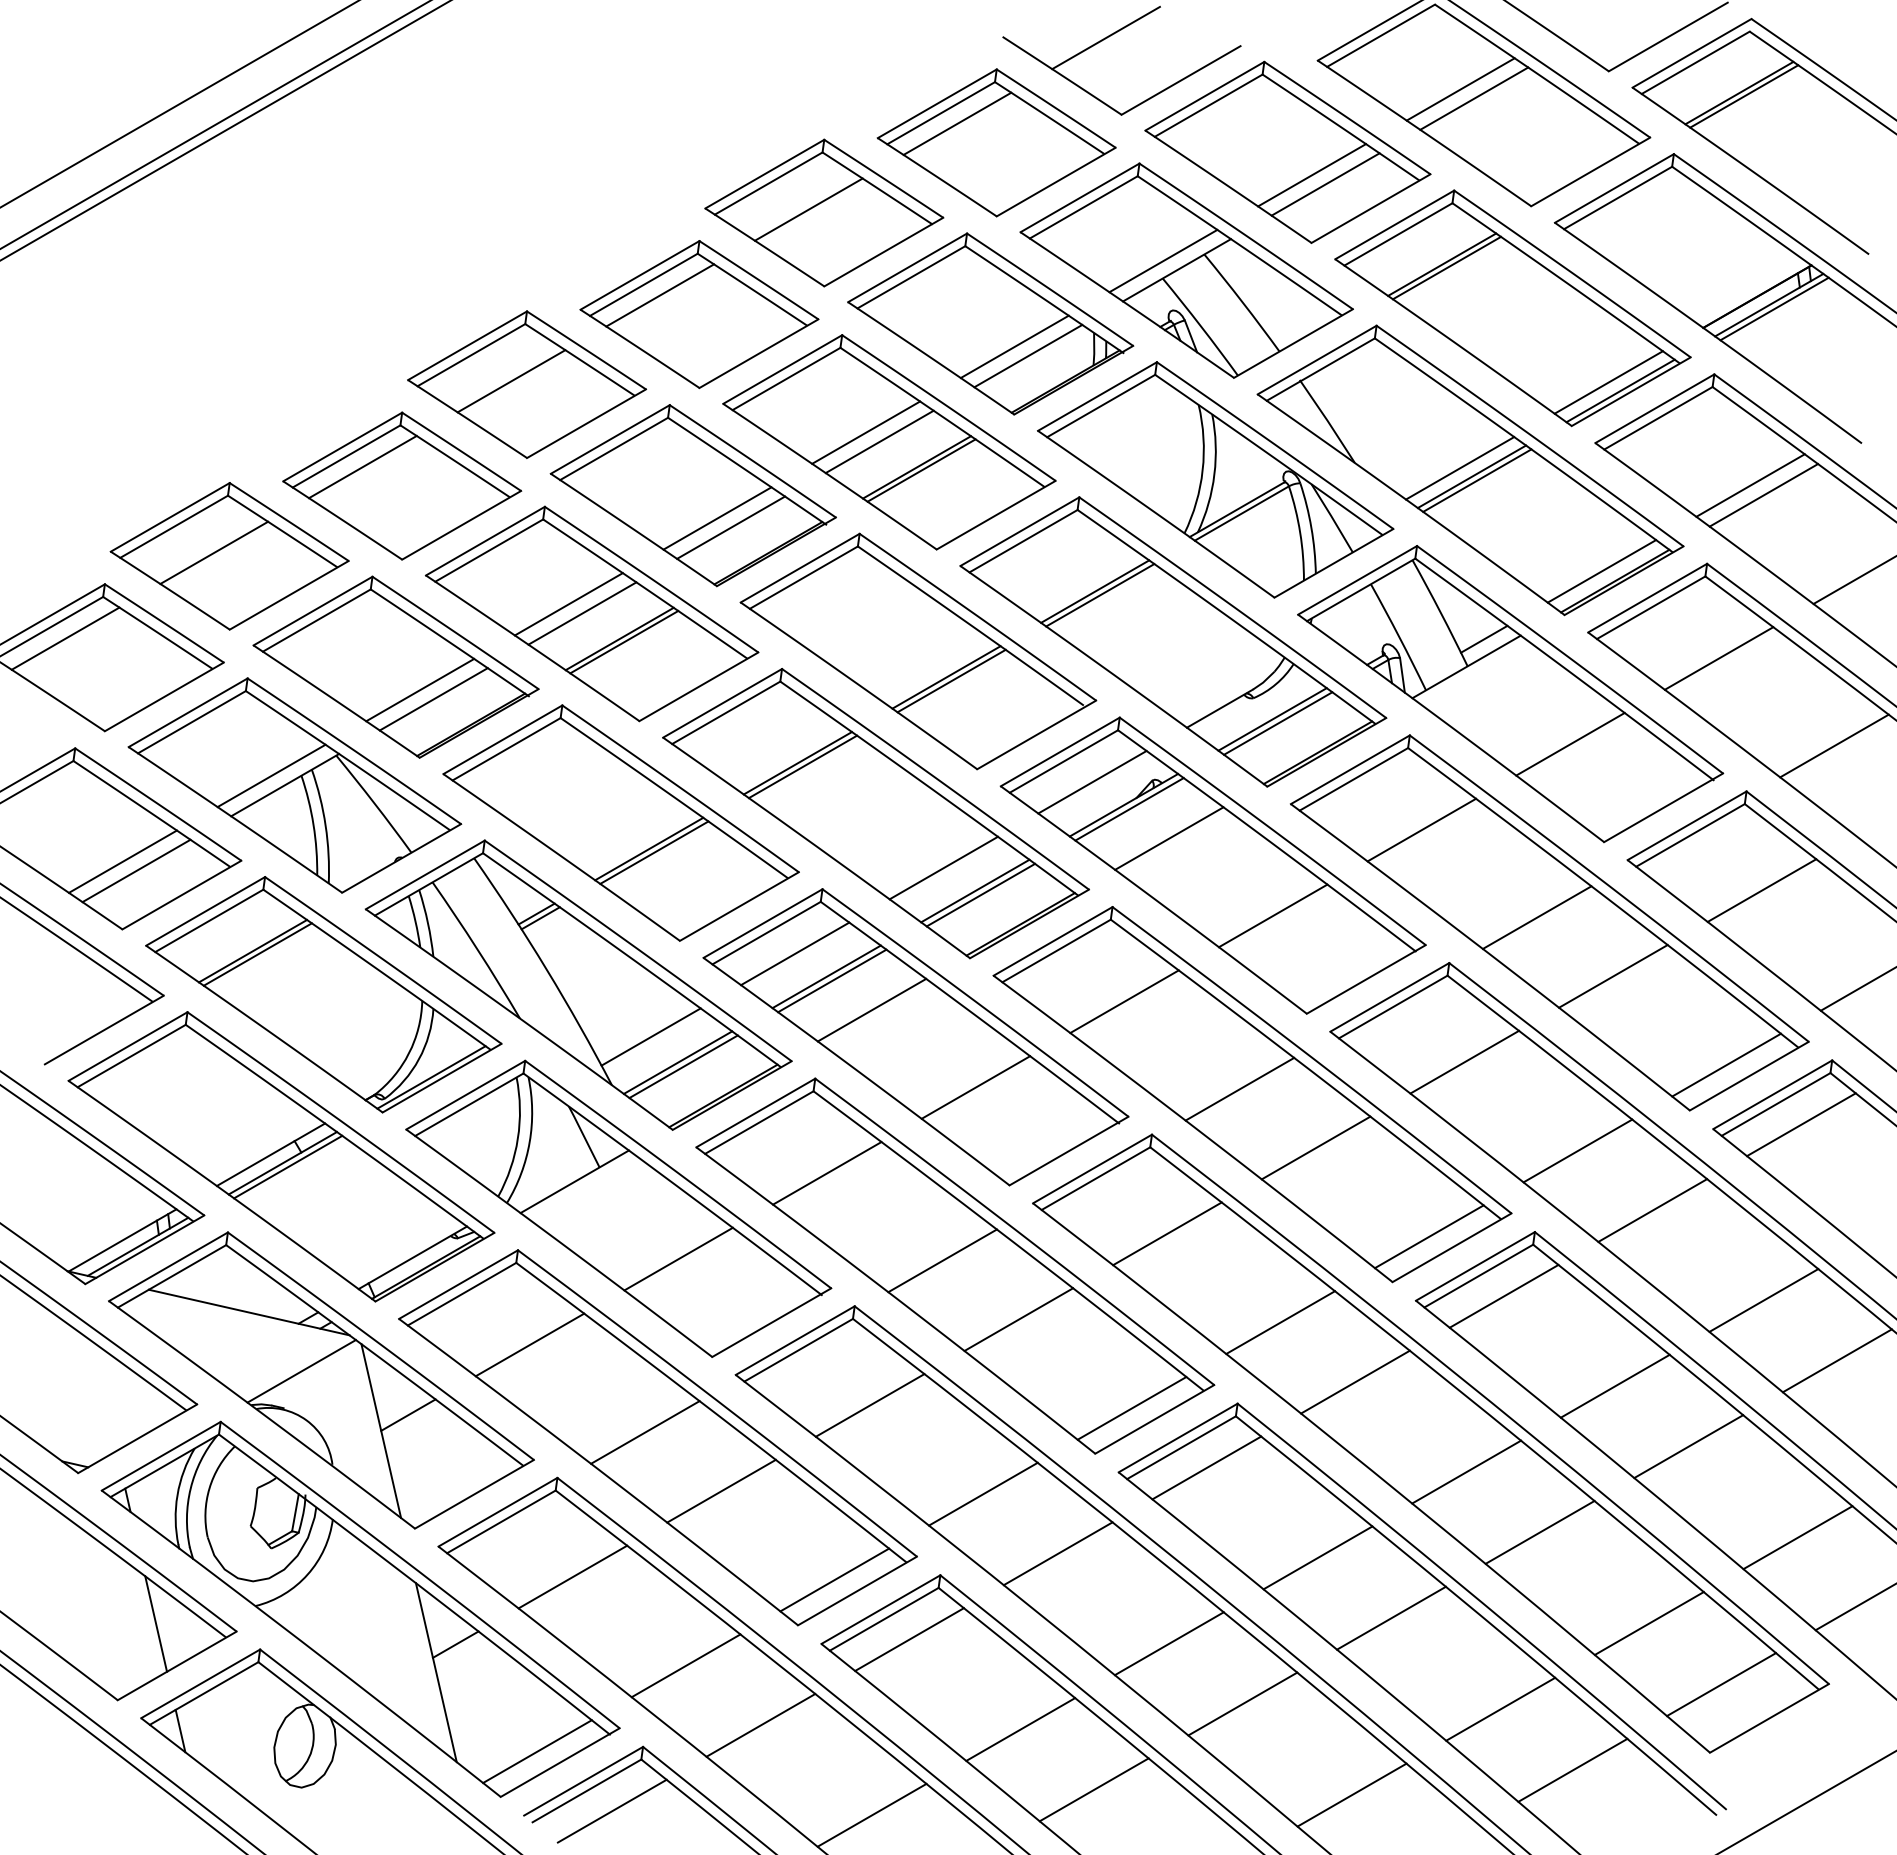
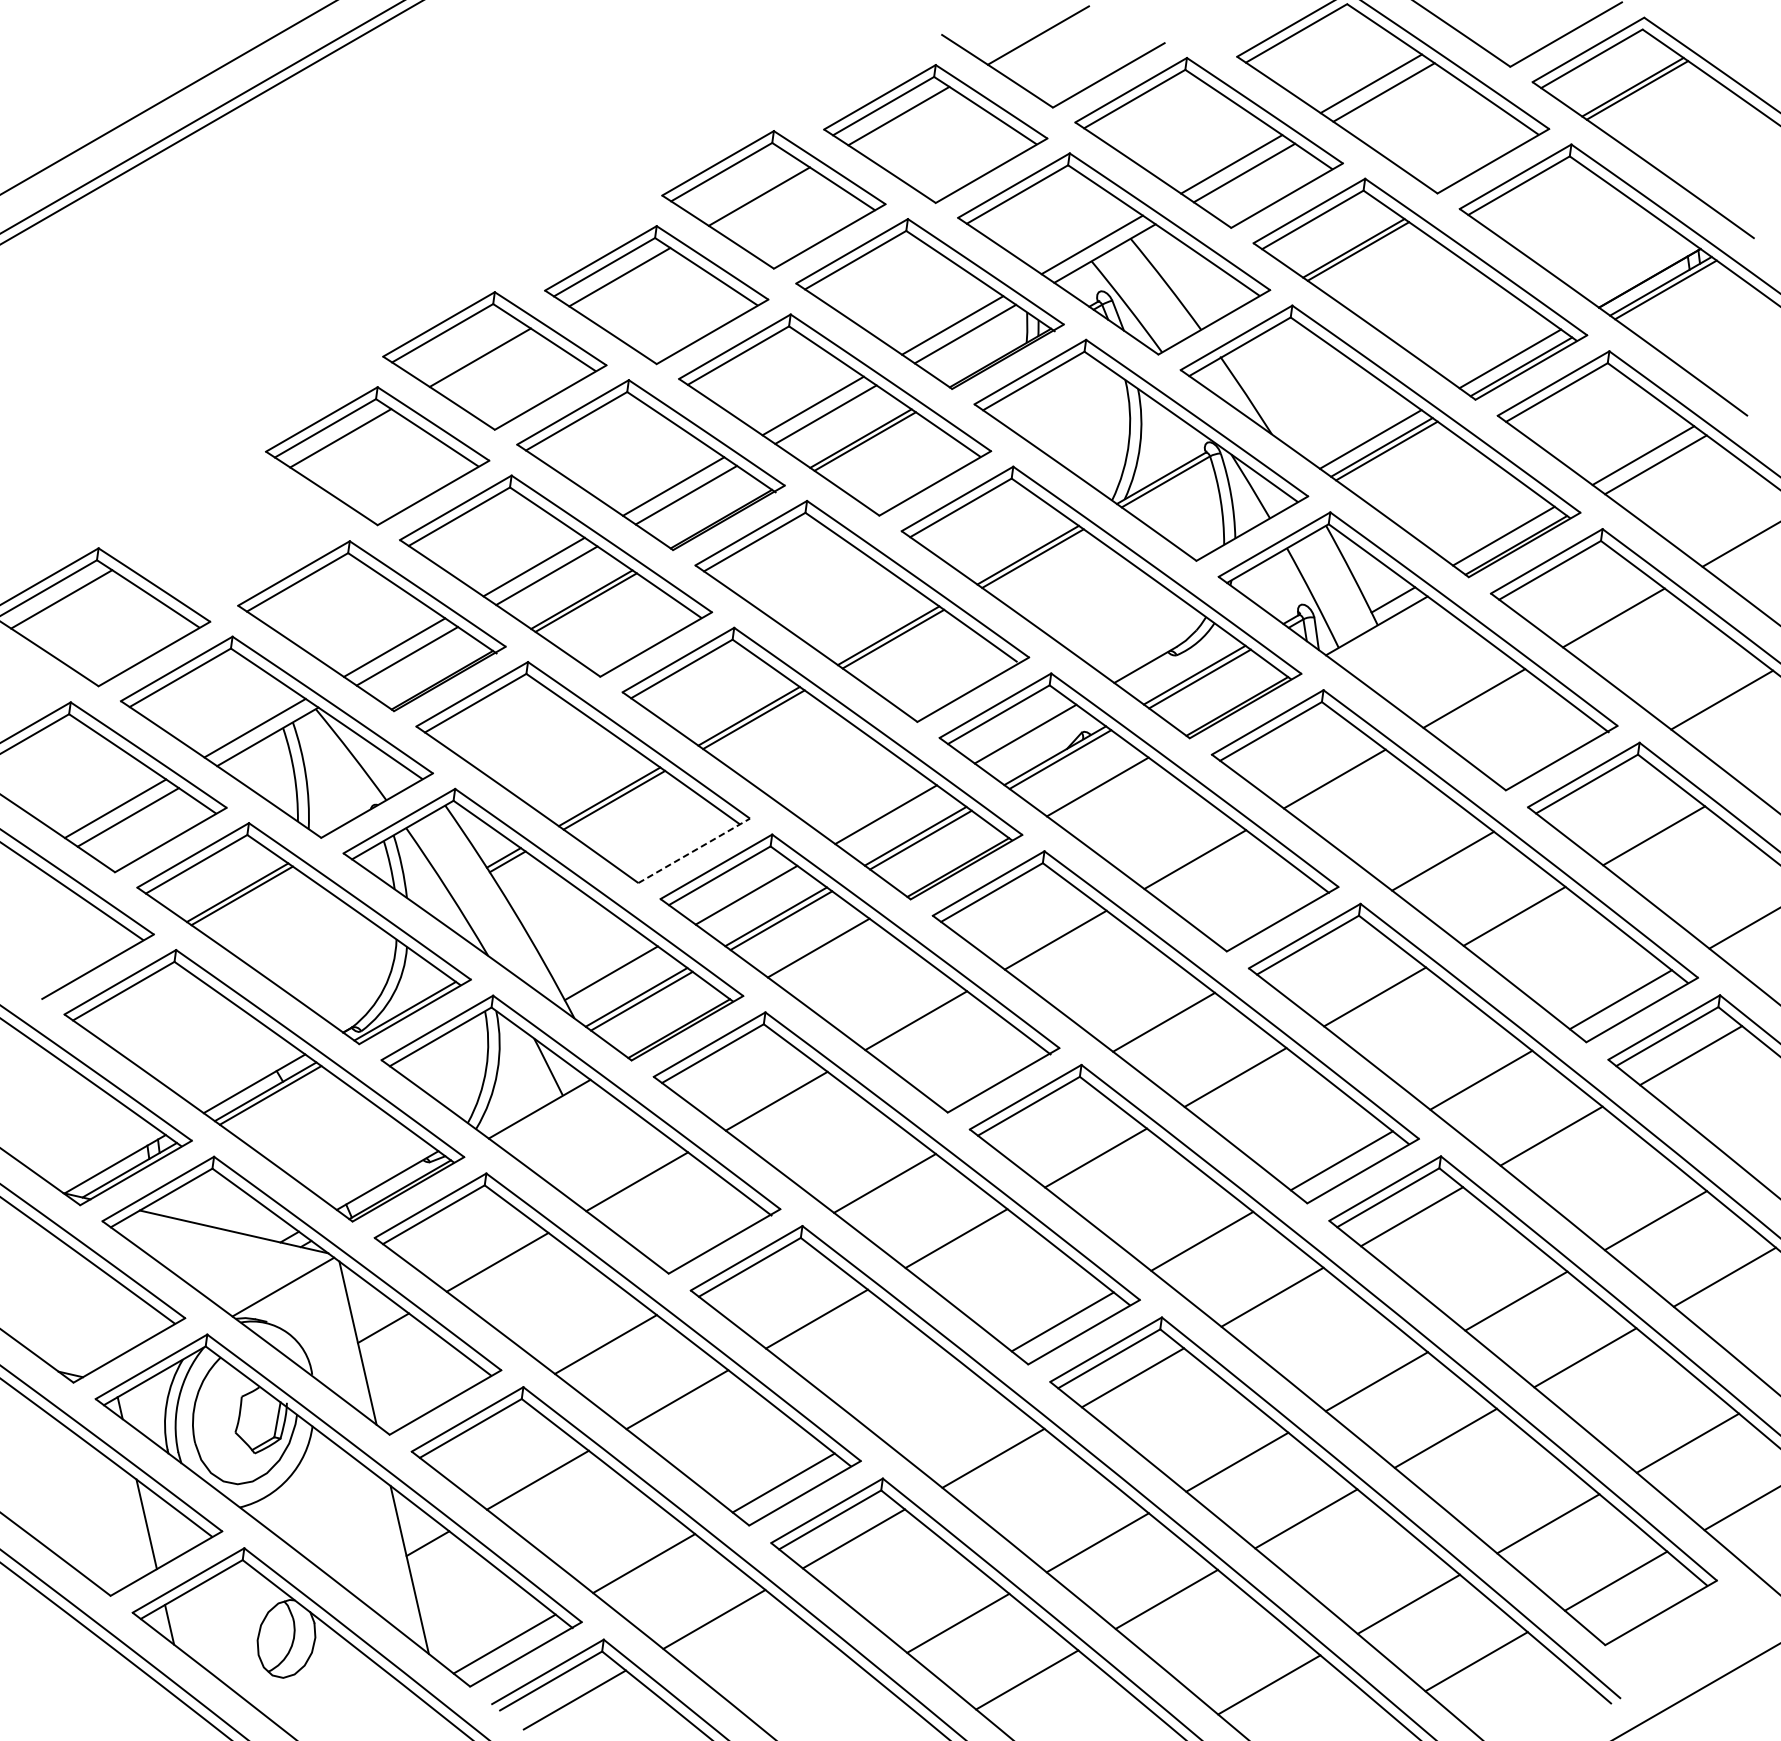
part: (229, 556) -> (215, 522), removed
line: (739, 906) -> (694, 850), solid -> dashed
line: (983, 1493) -> (923, 1401), removed
line: (871, 1814) -> (818, 1703), removed

